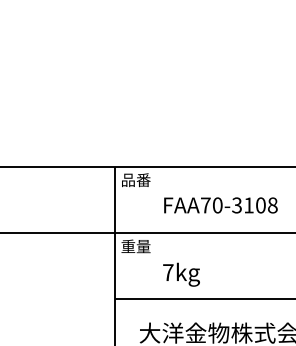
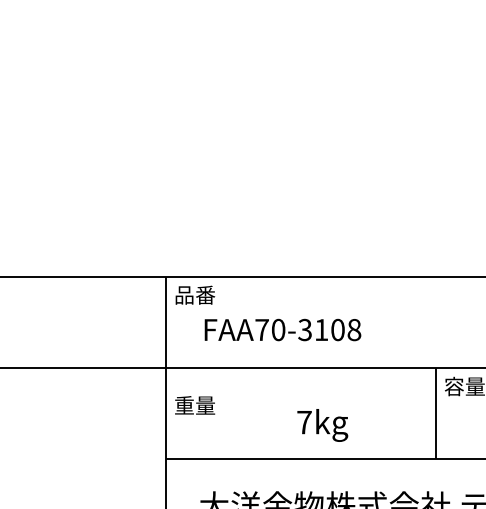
text: (220, 205) -> (282, 329), moved
text: (136, 246) -> (195, 405), moved
text: (181, 274) -> (322, 425), moved

